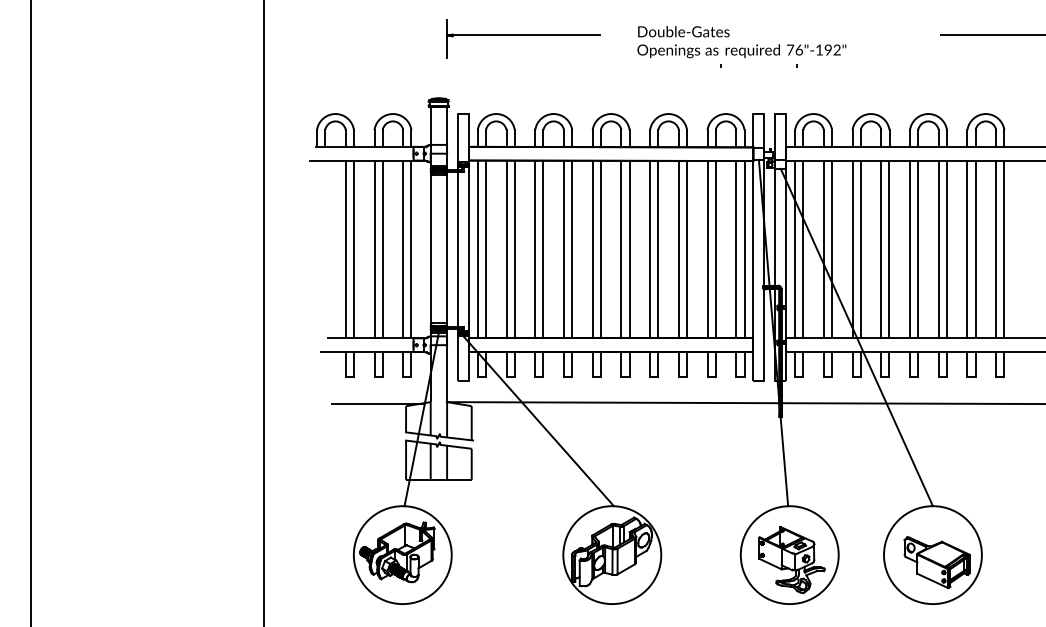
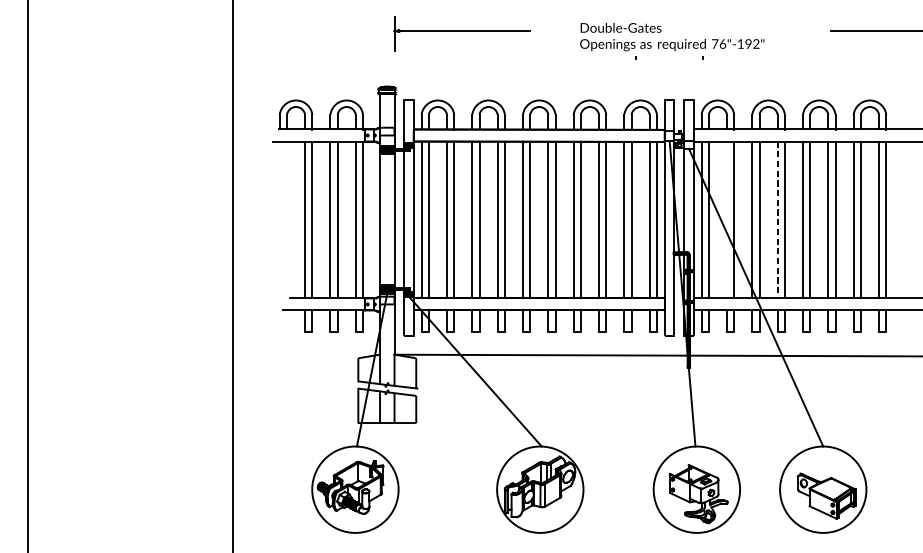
text: (741, 42) -> (671, 37), moved
line: (823, 249) -> (726, 220), removed
line: (881, 249) -> (777, 220), solid -> dashed
line: (378, 403) -> (333, 355), removed

